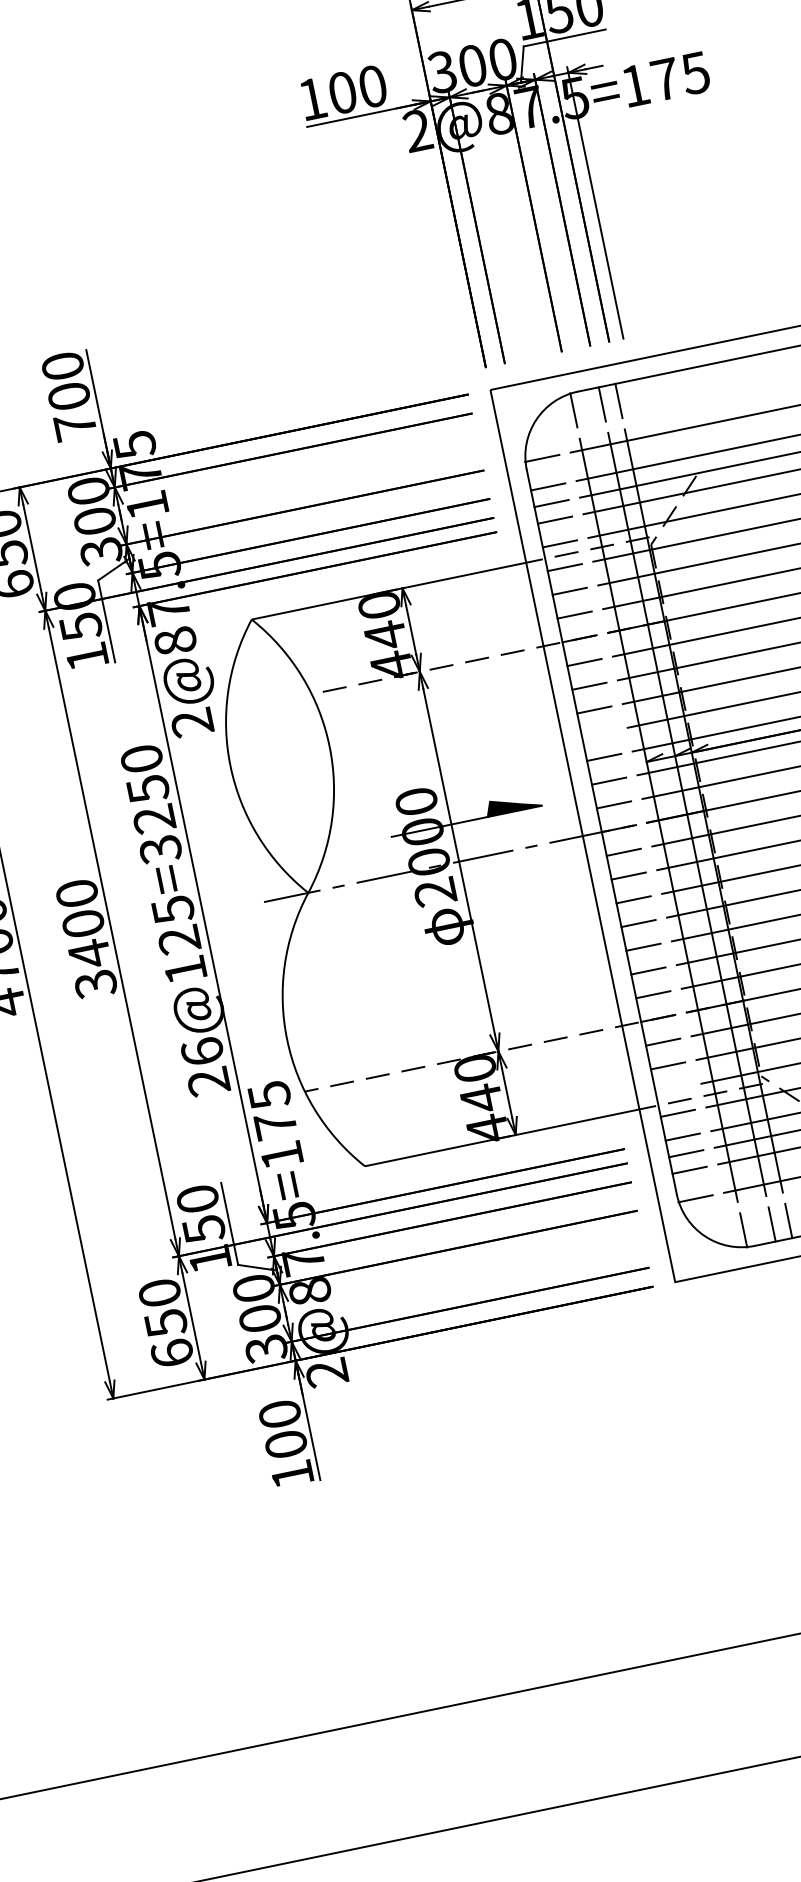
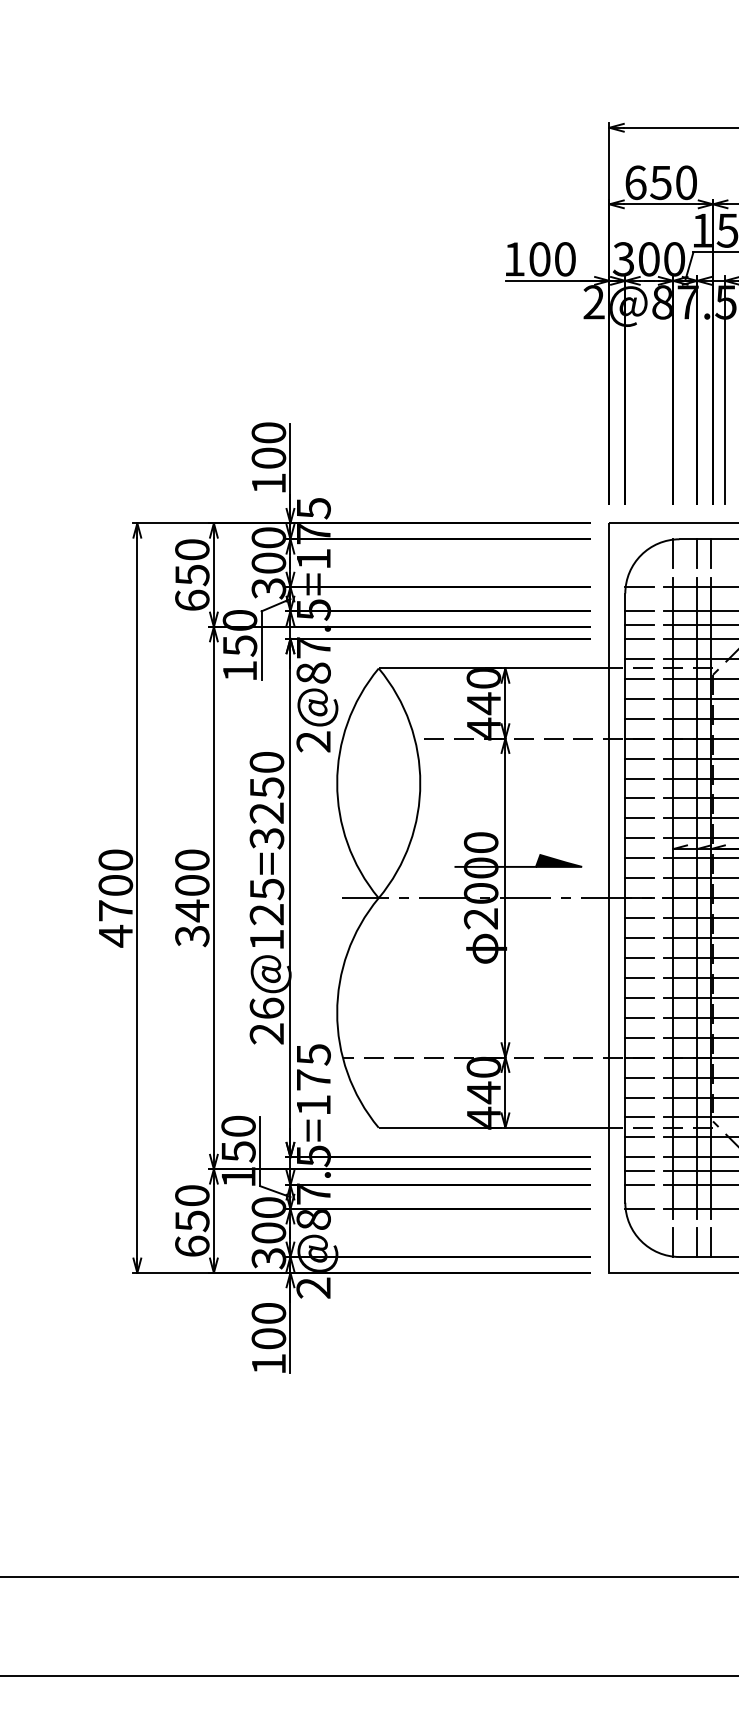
text: (74, 426) -> (268, 483), 700 -> 100
line: (599, 733) -> (639, 818), added
line: (672, 1089) -> (639, 1117), added

